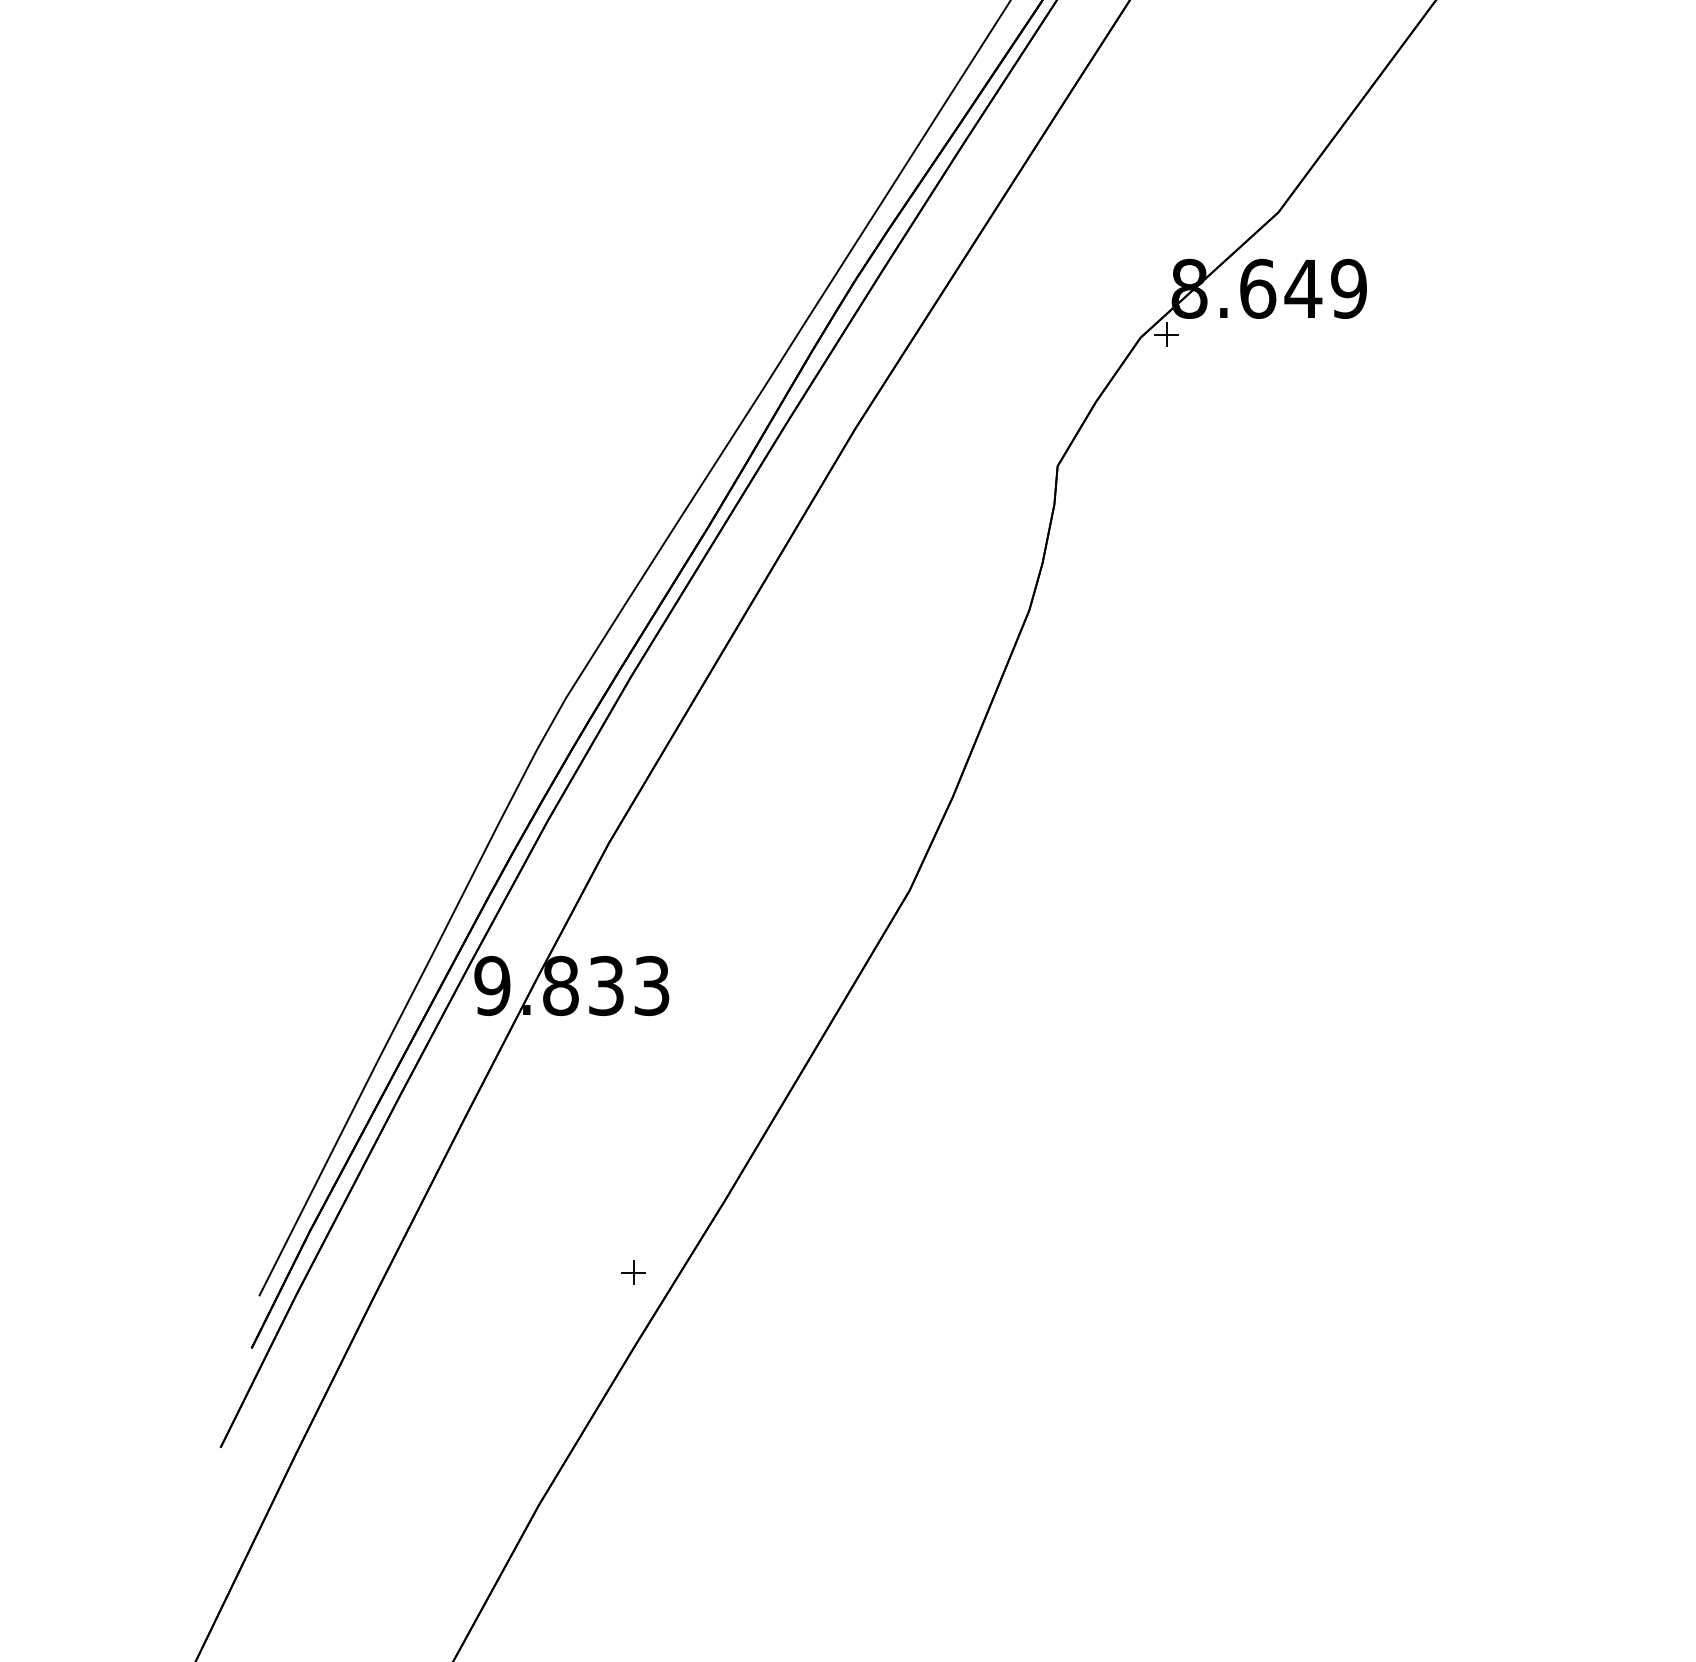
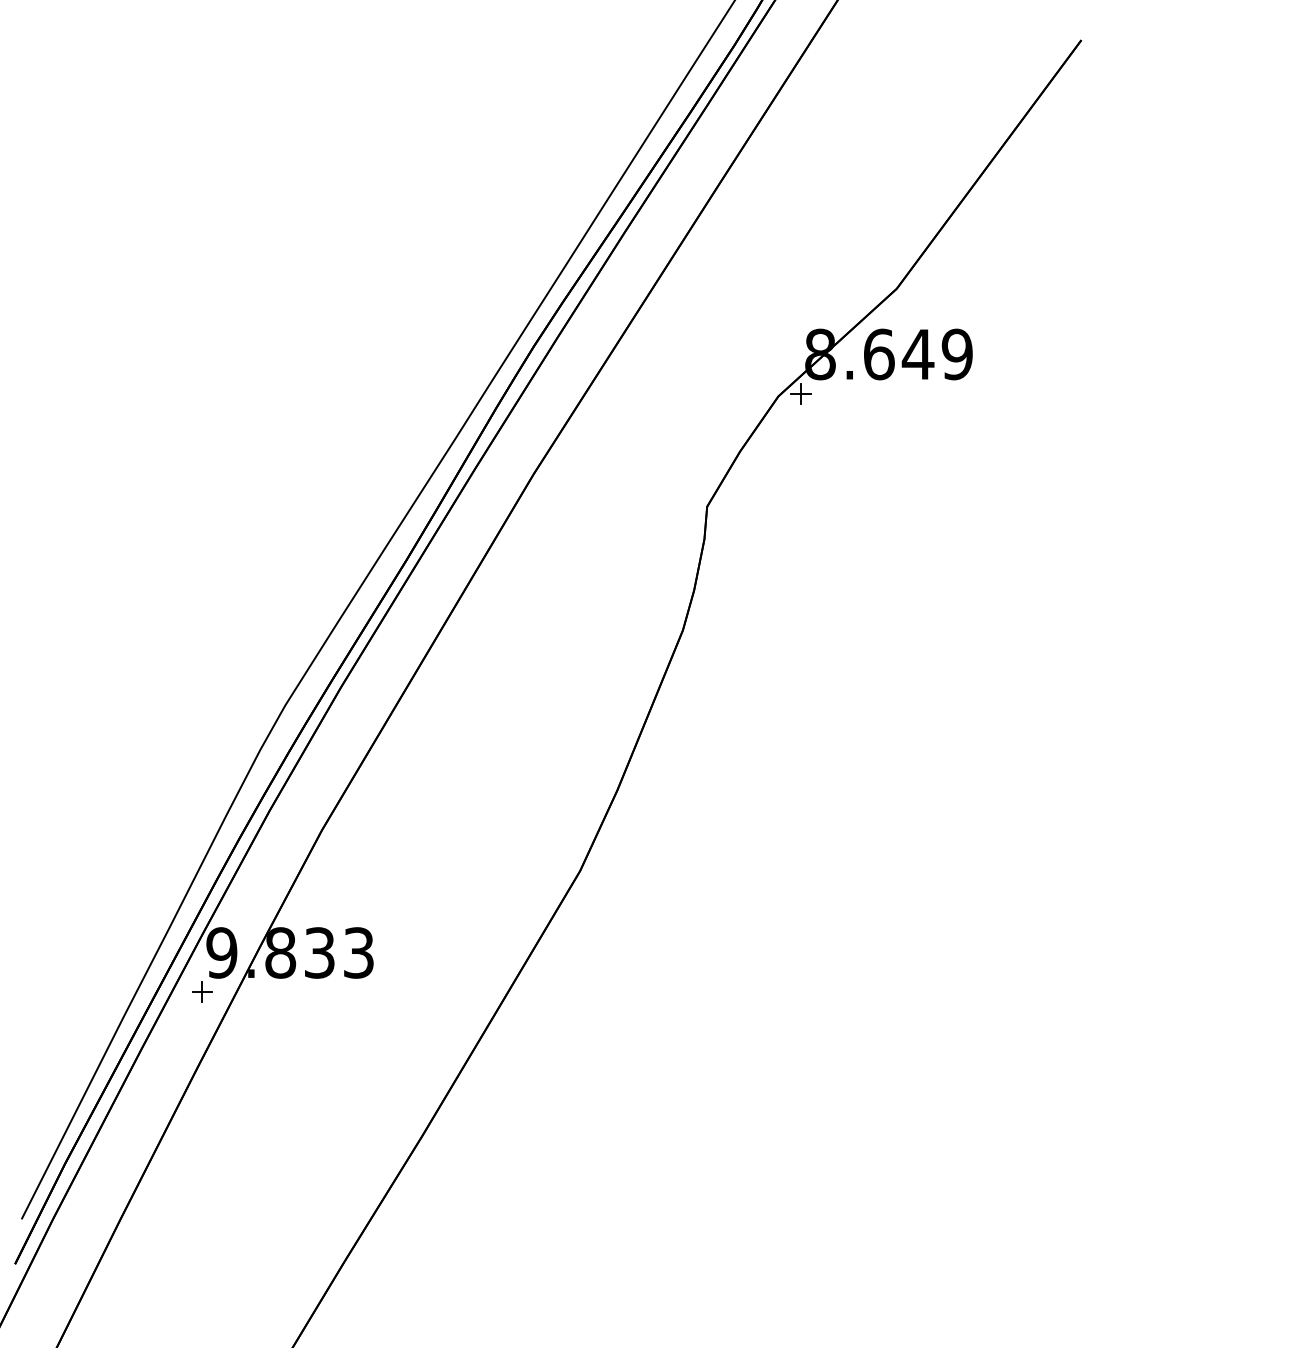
part: (633, 1272) -> (202, 992), moved

